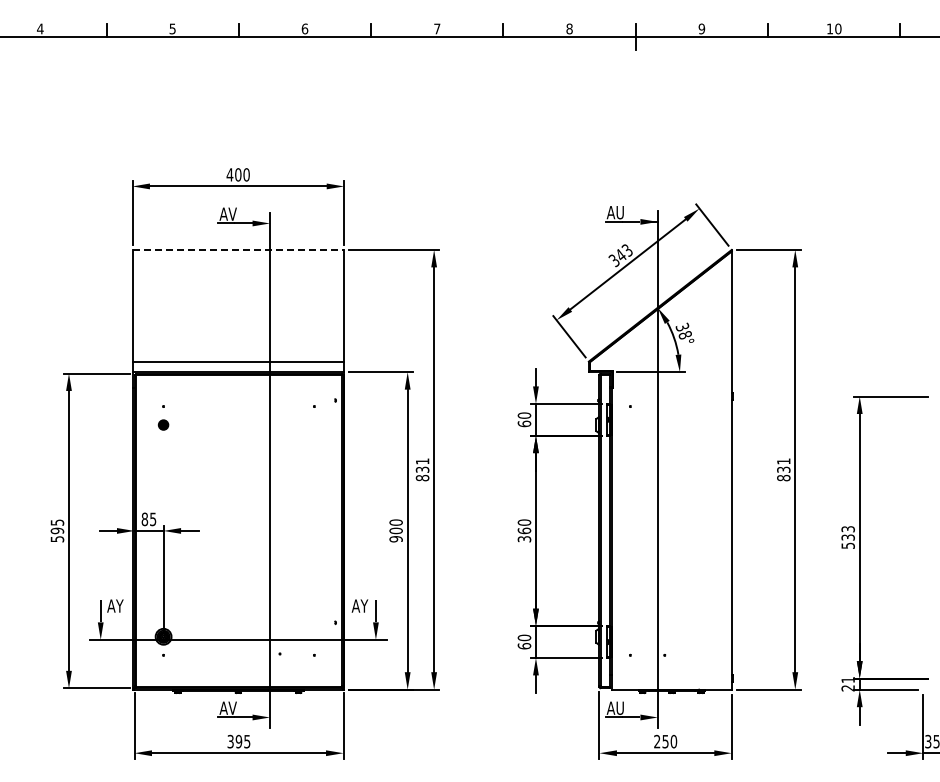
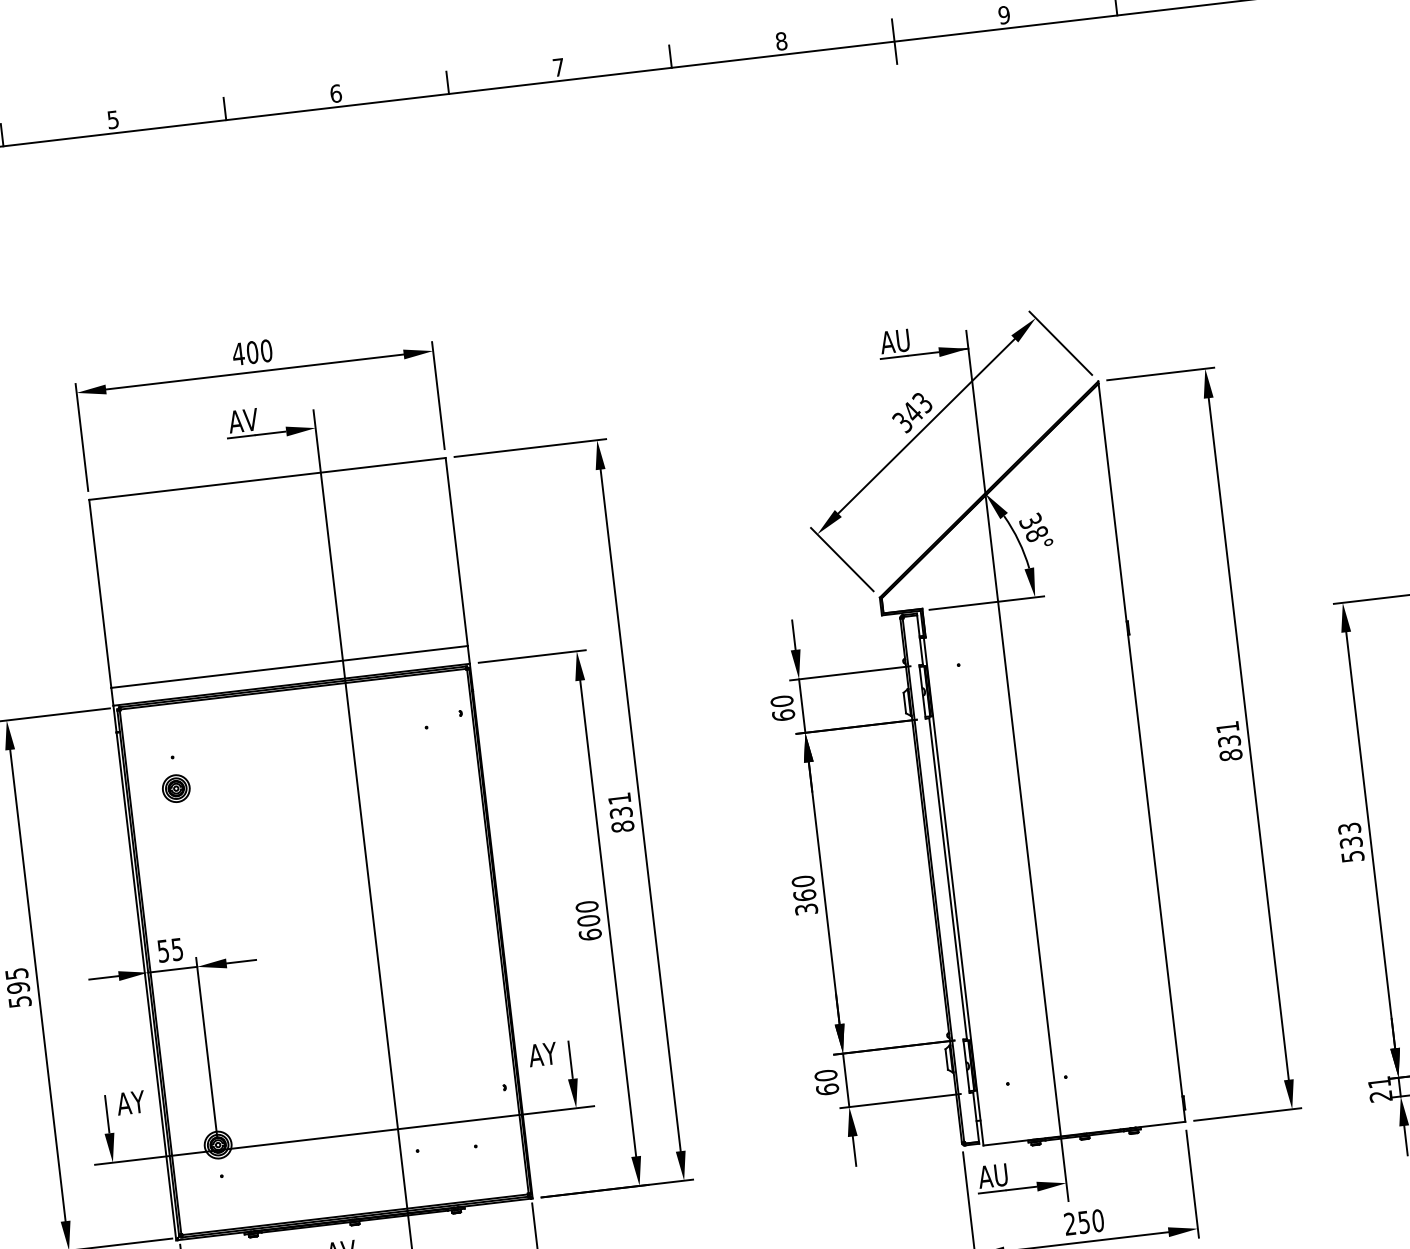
line: (238, 249) -> (267, 478), dashed -> solid
part: (163, 424) -> (175, 787), size x1.67
text: (144, 519) -> (162, 951), 85 -> 55
text: (395, 539) -> (589, 935), 900 -> 600

